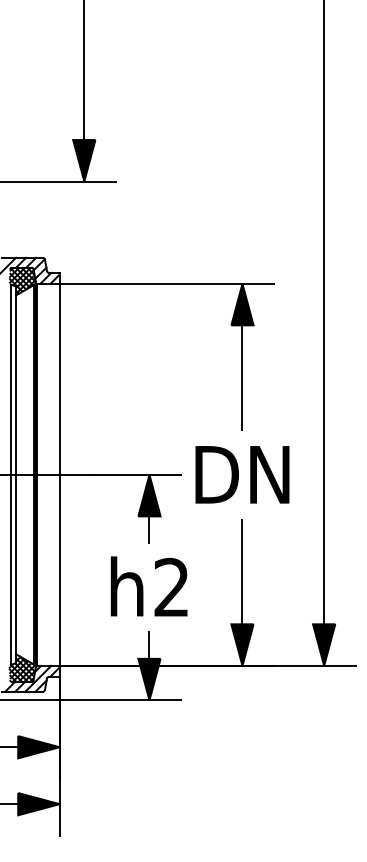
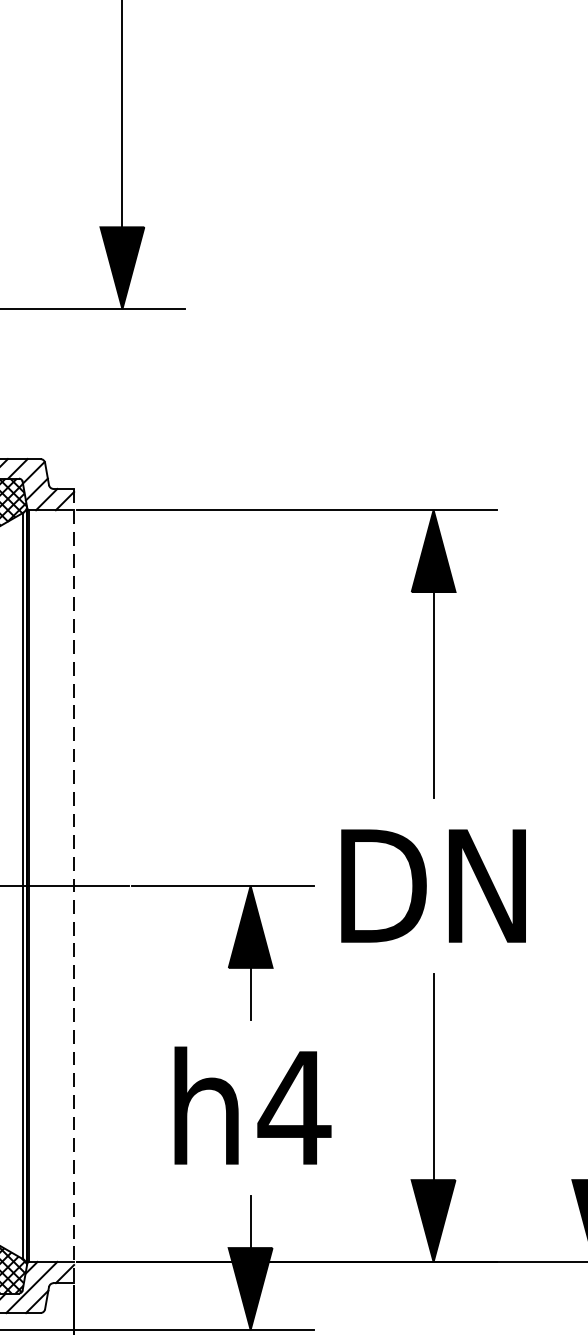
line: (59, 474) -> (73, 885), solid -> dashed
text: (171, 586) -> (293, 1105), h2 -> h4

